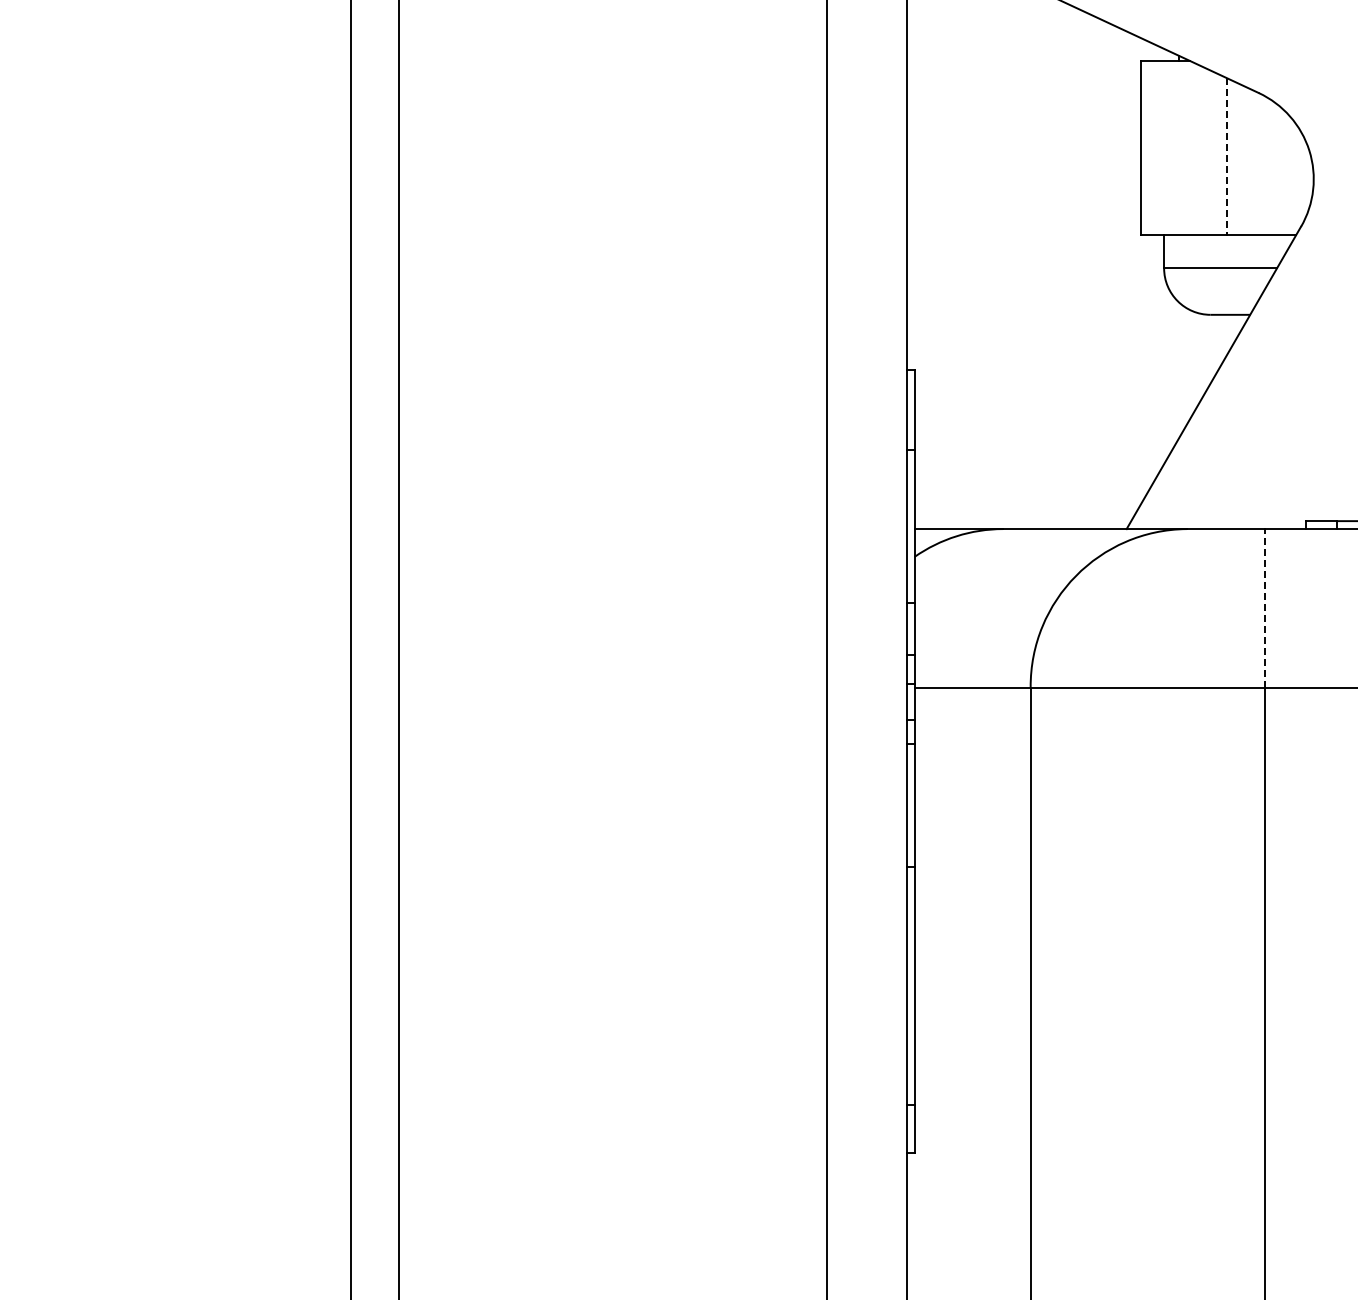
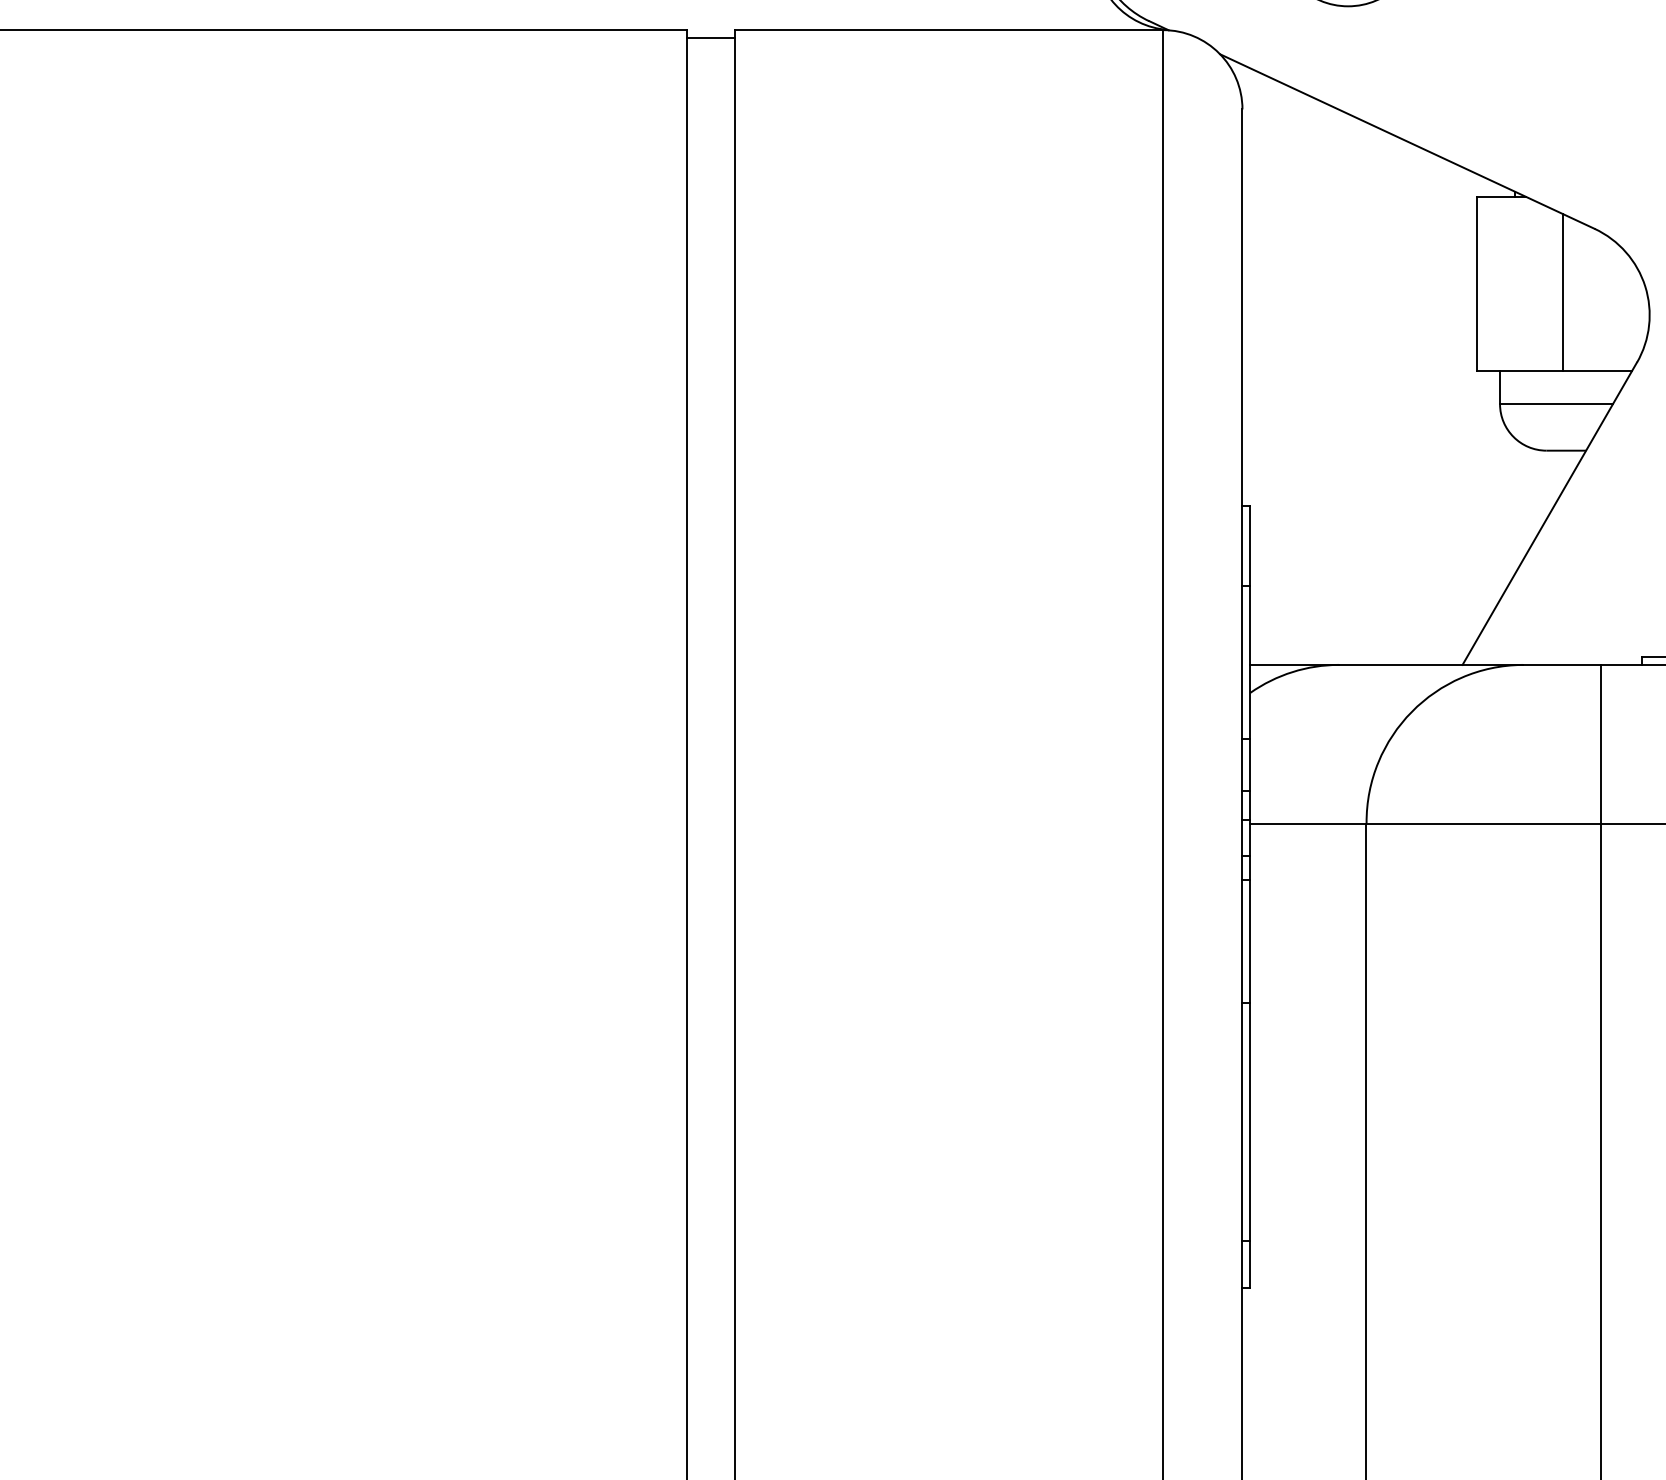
line: (1227, 156) -> (1563, 292), dashed -> solid
line: (1264, 607) -> (1600, 743), dashed -> solid

